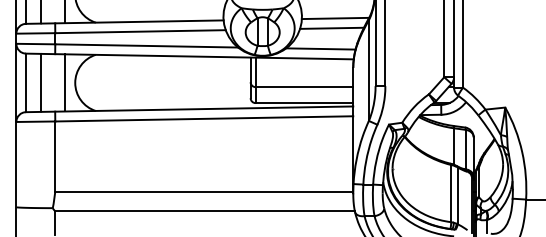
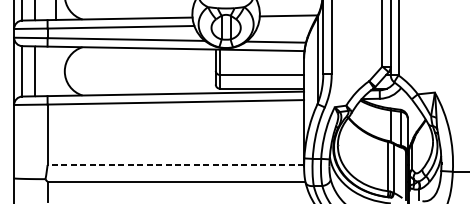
line: (331, 27) -> (285, 23), removed
line: (65, 82) -> (56, 71), removed
line: (204, 191) -> (176, 164), solid -> dashed

